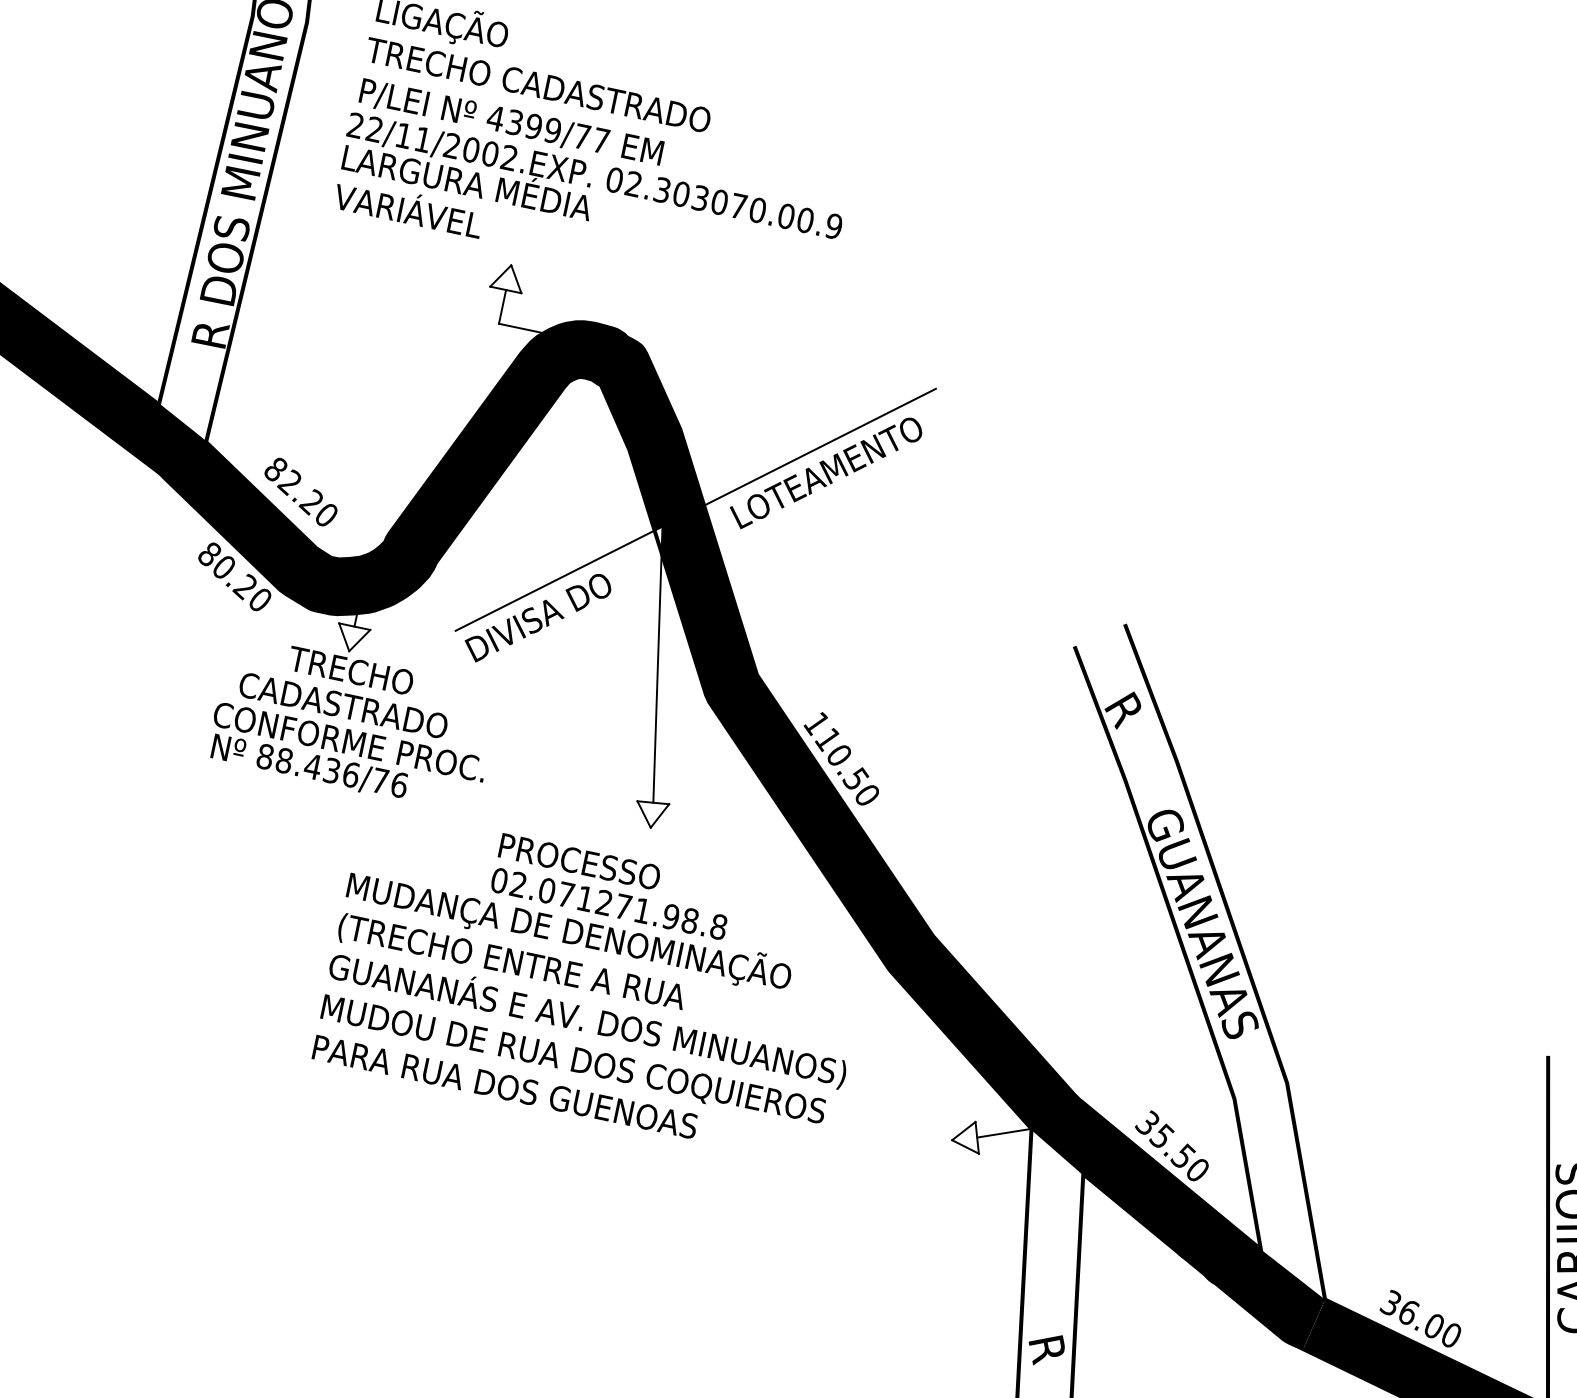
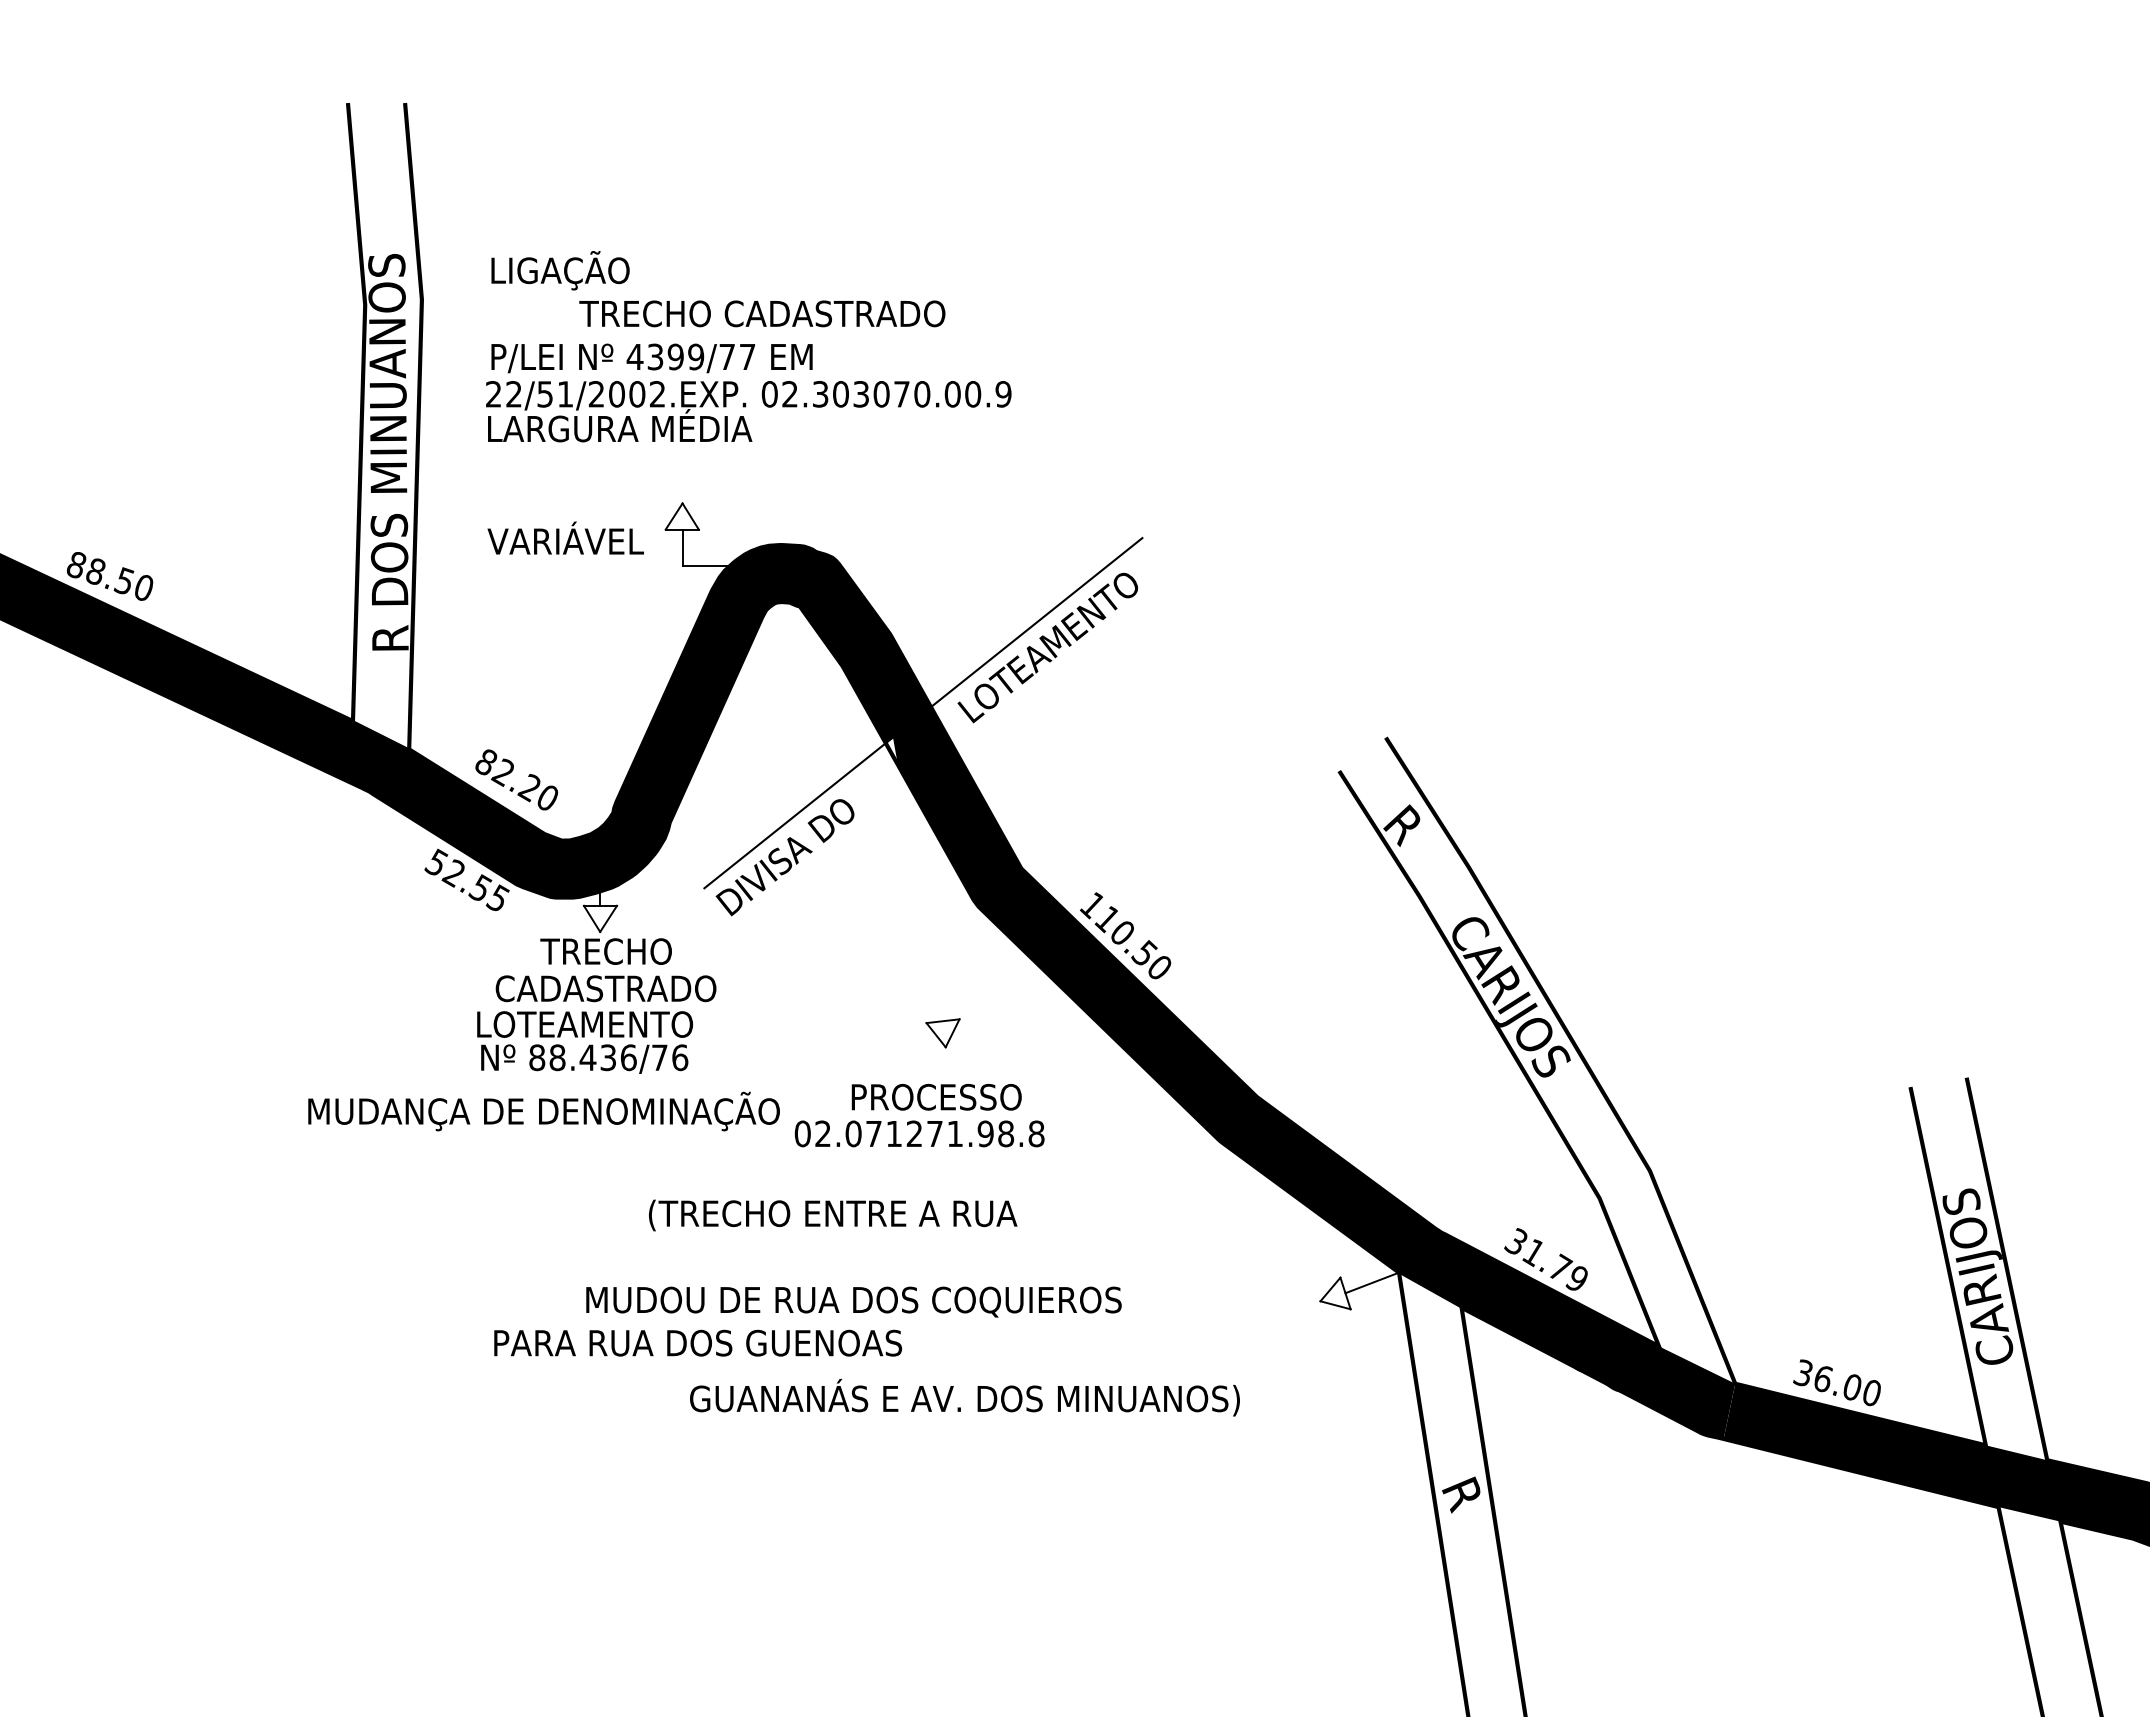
text: (538, 84) -> (762, 313), moved
text: (403, 135) -> (544, 394), 22/11/2002.EXP. -> 22/51/2002.EXP.
text: (408, 207) -> (565, 537), moved
text: (234, 575) -> (466, 879), 80.20 -> 52.55
line: (657, 663) -> (917, 878), removed
text: (349, 741) -> (619, 1024), CONFORME PROC. -> LOTEAMENTO
text: (579, 861) -> (936, 1097), moved
text: (1205, 930) -> (1533, 1032), GUANANAS -> CARIJOS
text: (568, 931) -> (543, 1111), moved
text: (587, 1018) -> (964, 1397), moved
text: (573, 1060) -> (853, 1301), moved
text: (505, 1086) -> (698, 1342), moved
text: (1179, 1151) -> (1554, 1264), 35.50 -> 31.79

